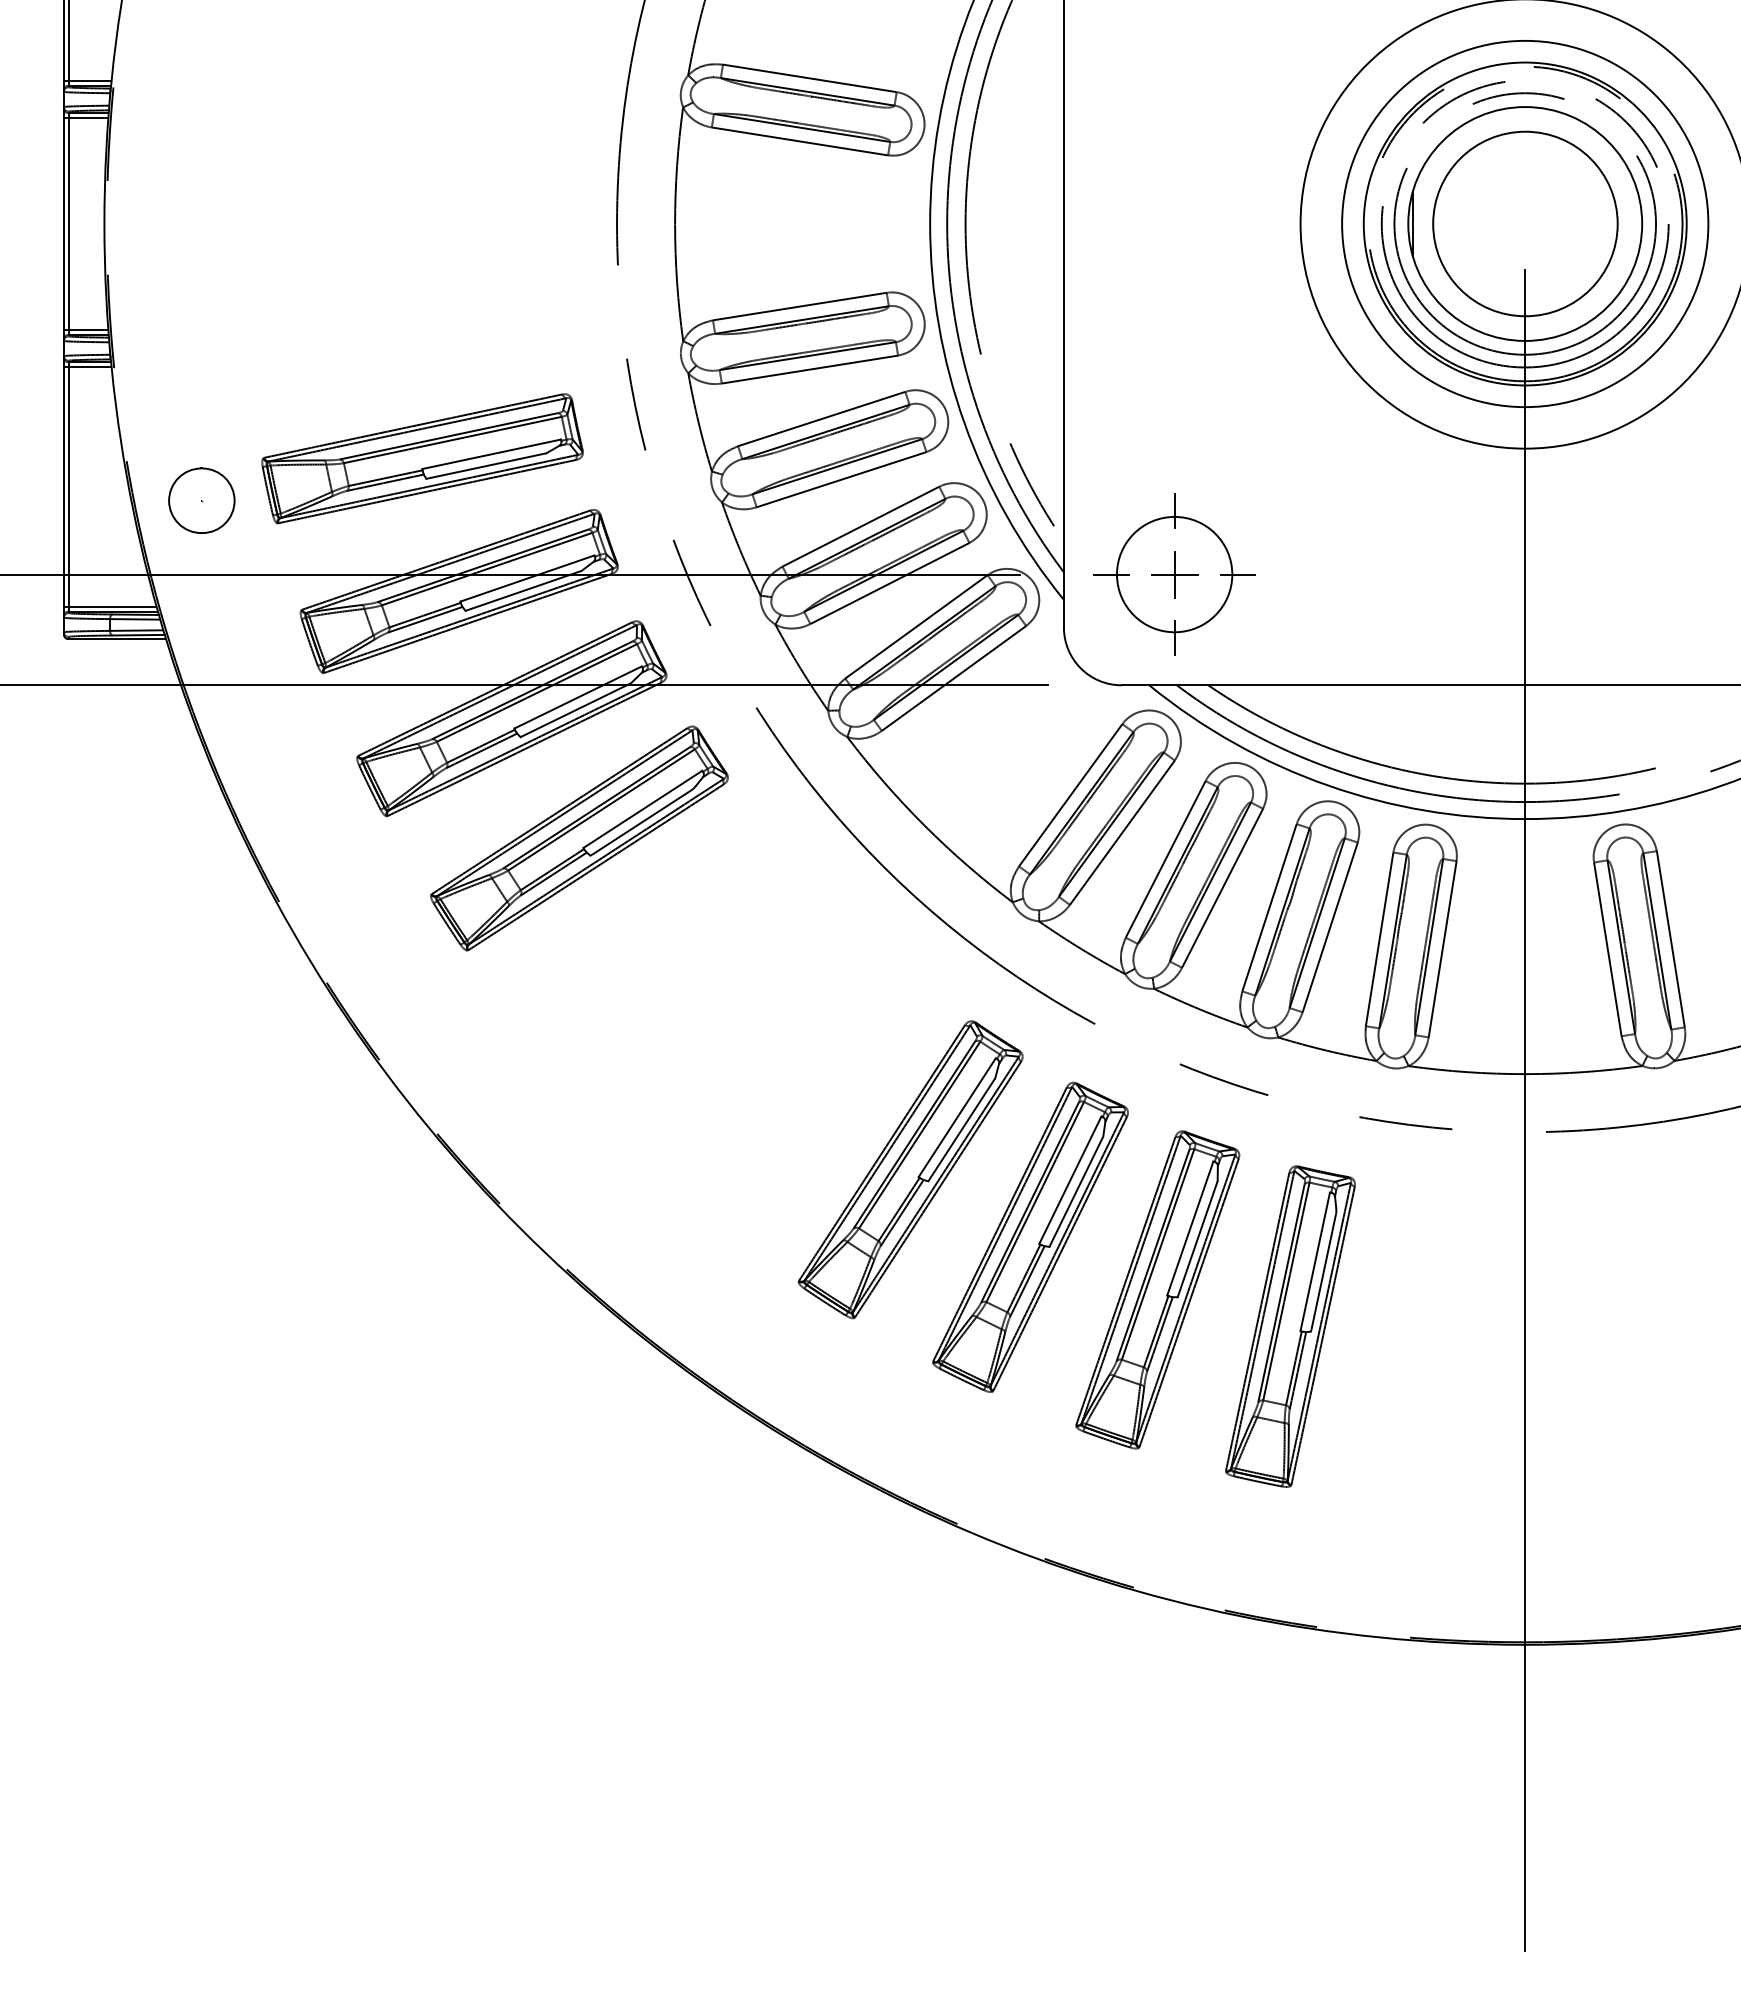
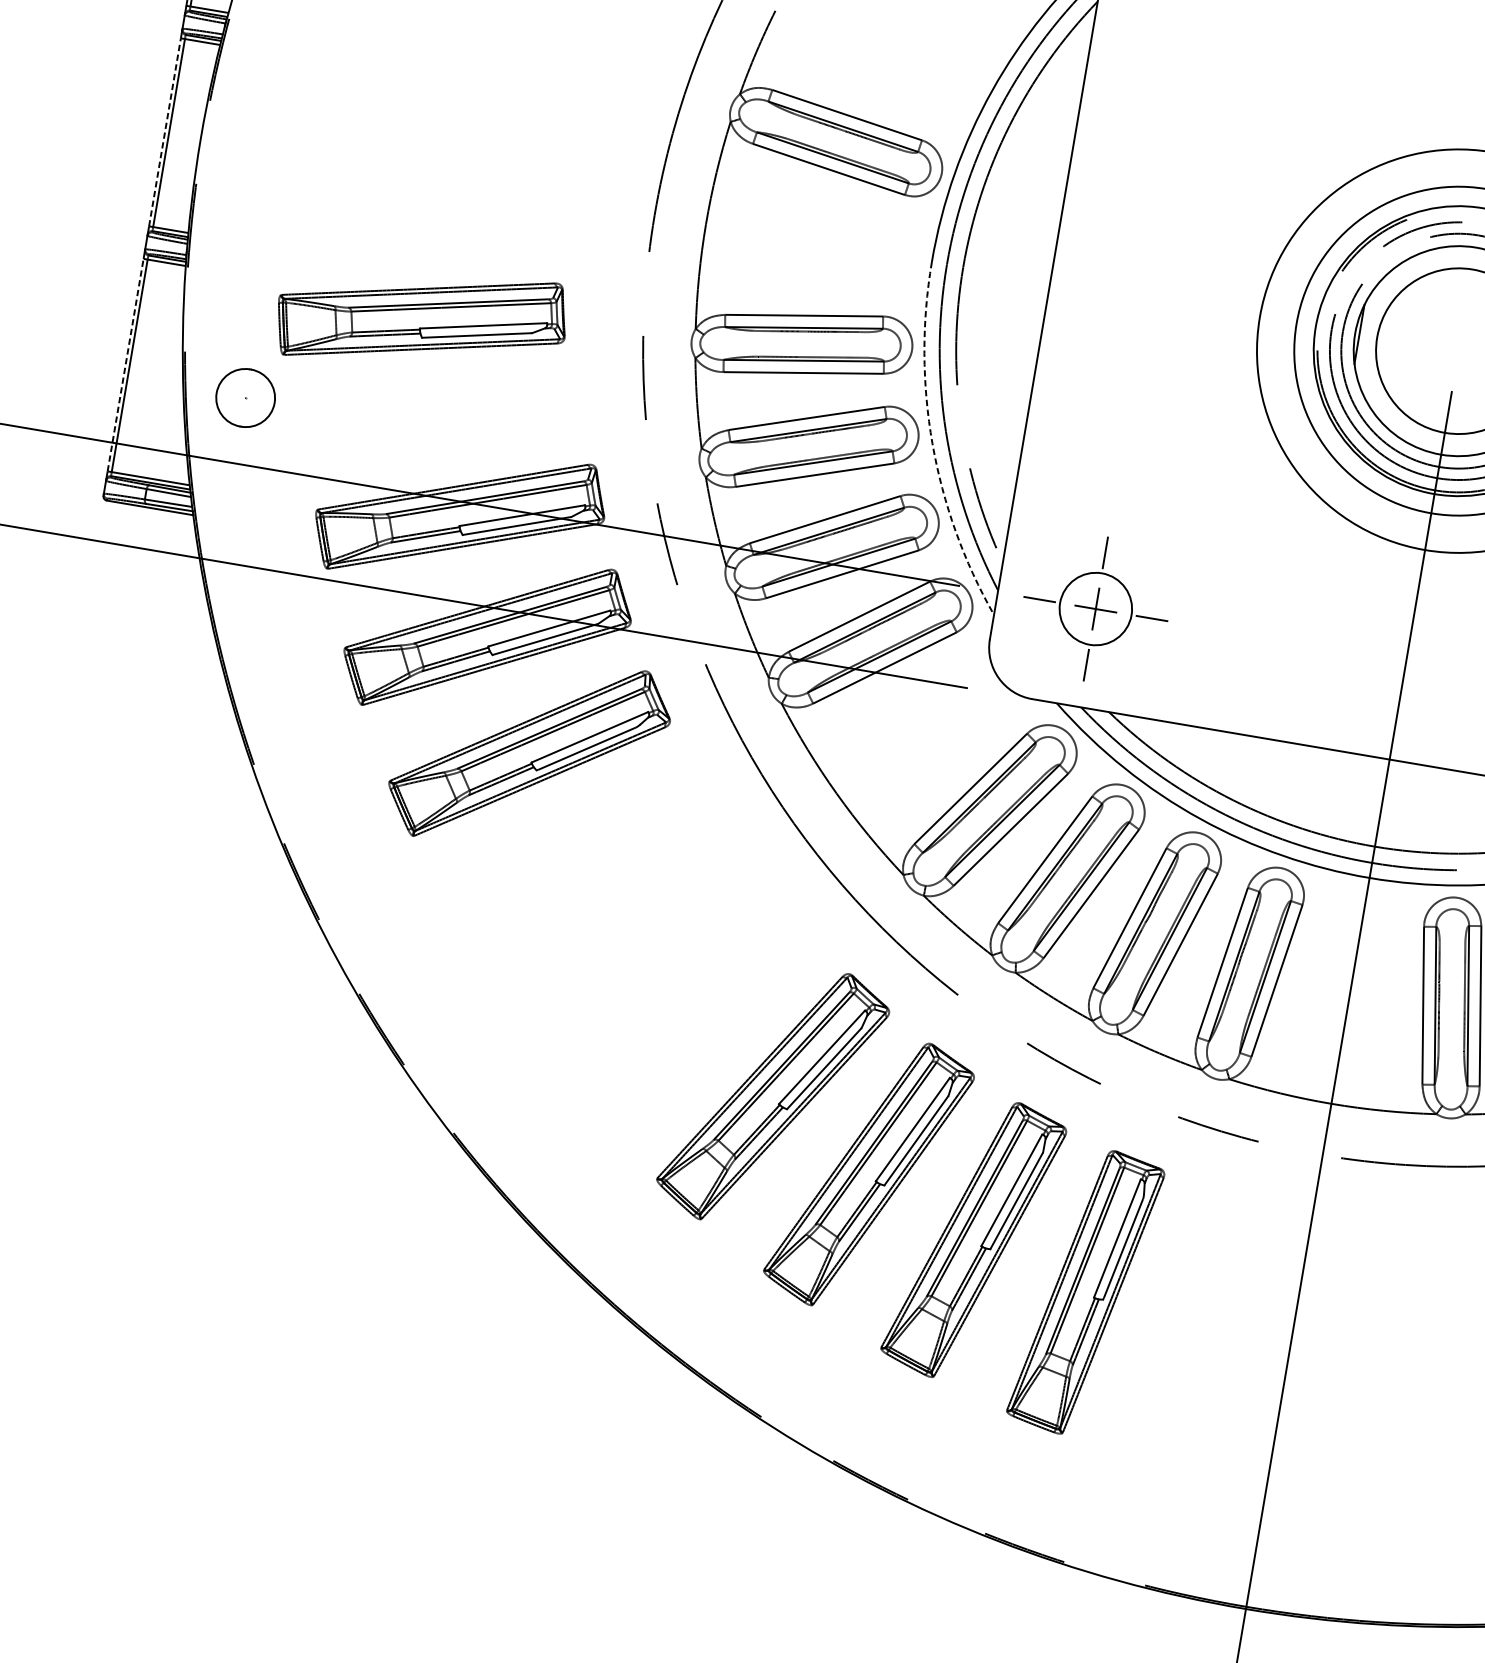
line: (63, 223) -> (164, 131), solid -> dashed
arc: (964, 423) -> (932, 443), solid -> dashed
part: (422, 458) -> (421, 319), moved
line: (63, 486) -> (125, 364), solid -> dashed
circle: (1174, 574) -> (1095, 608), size x0.7

